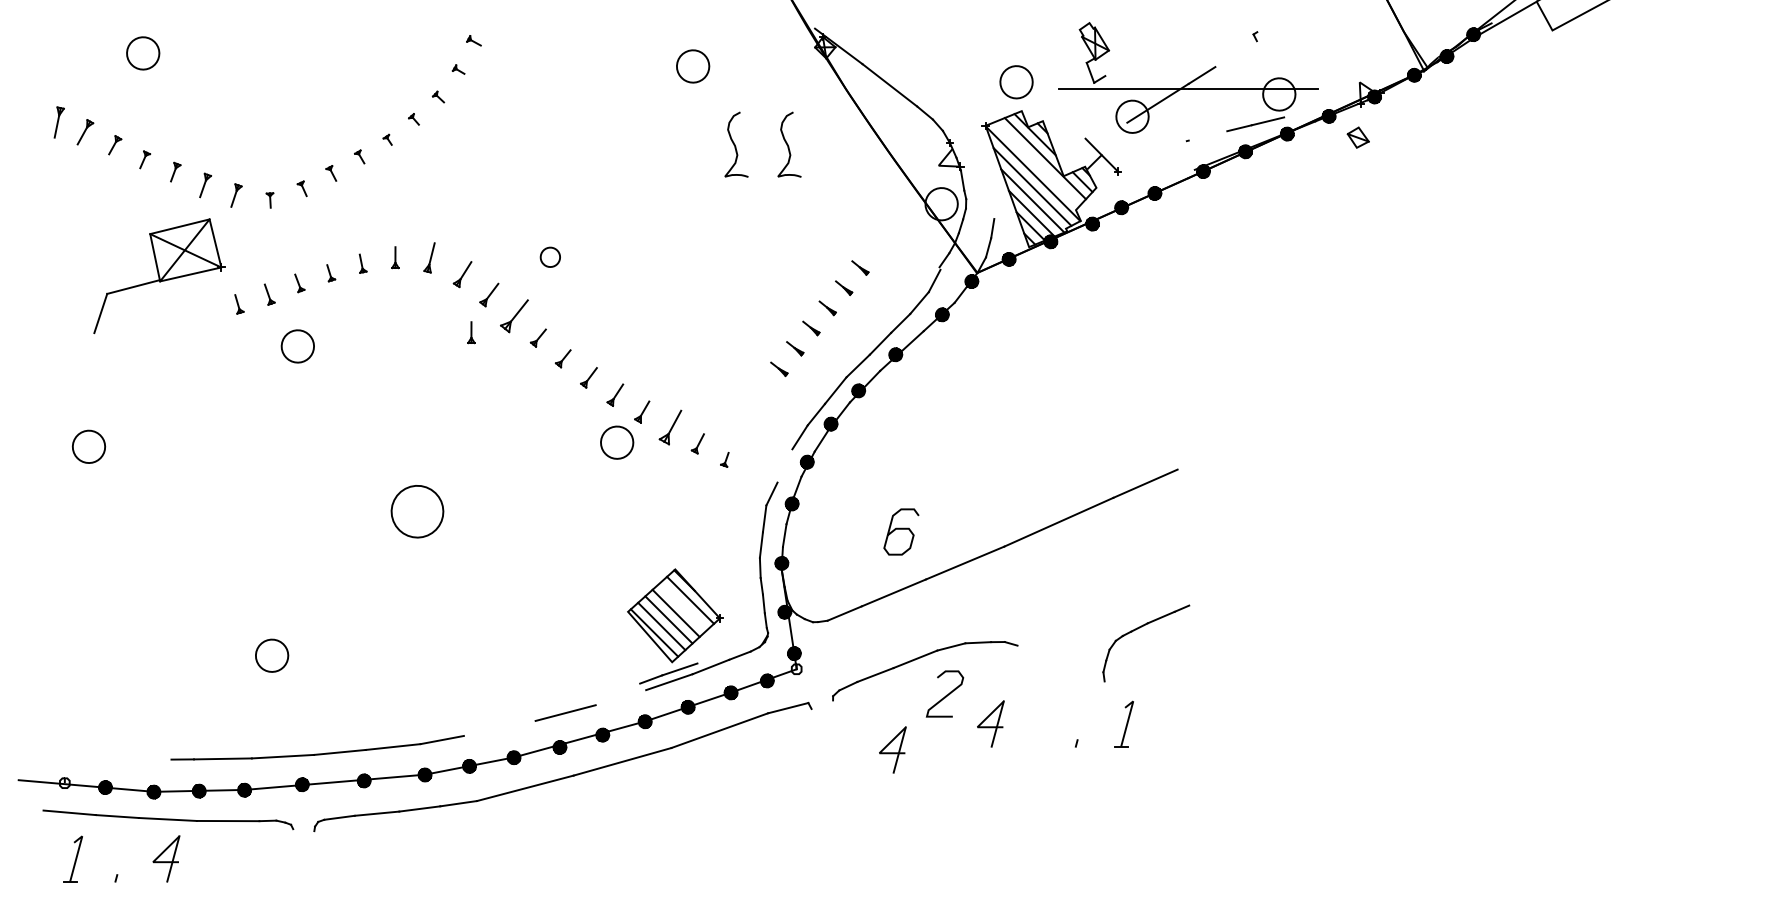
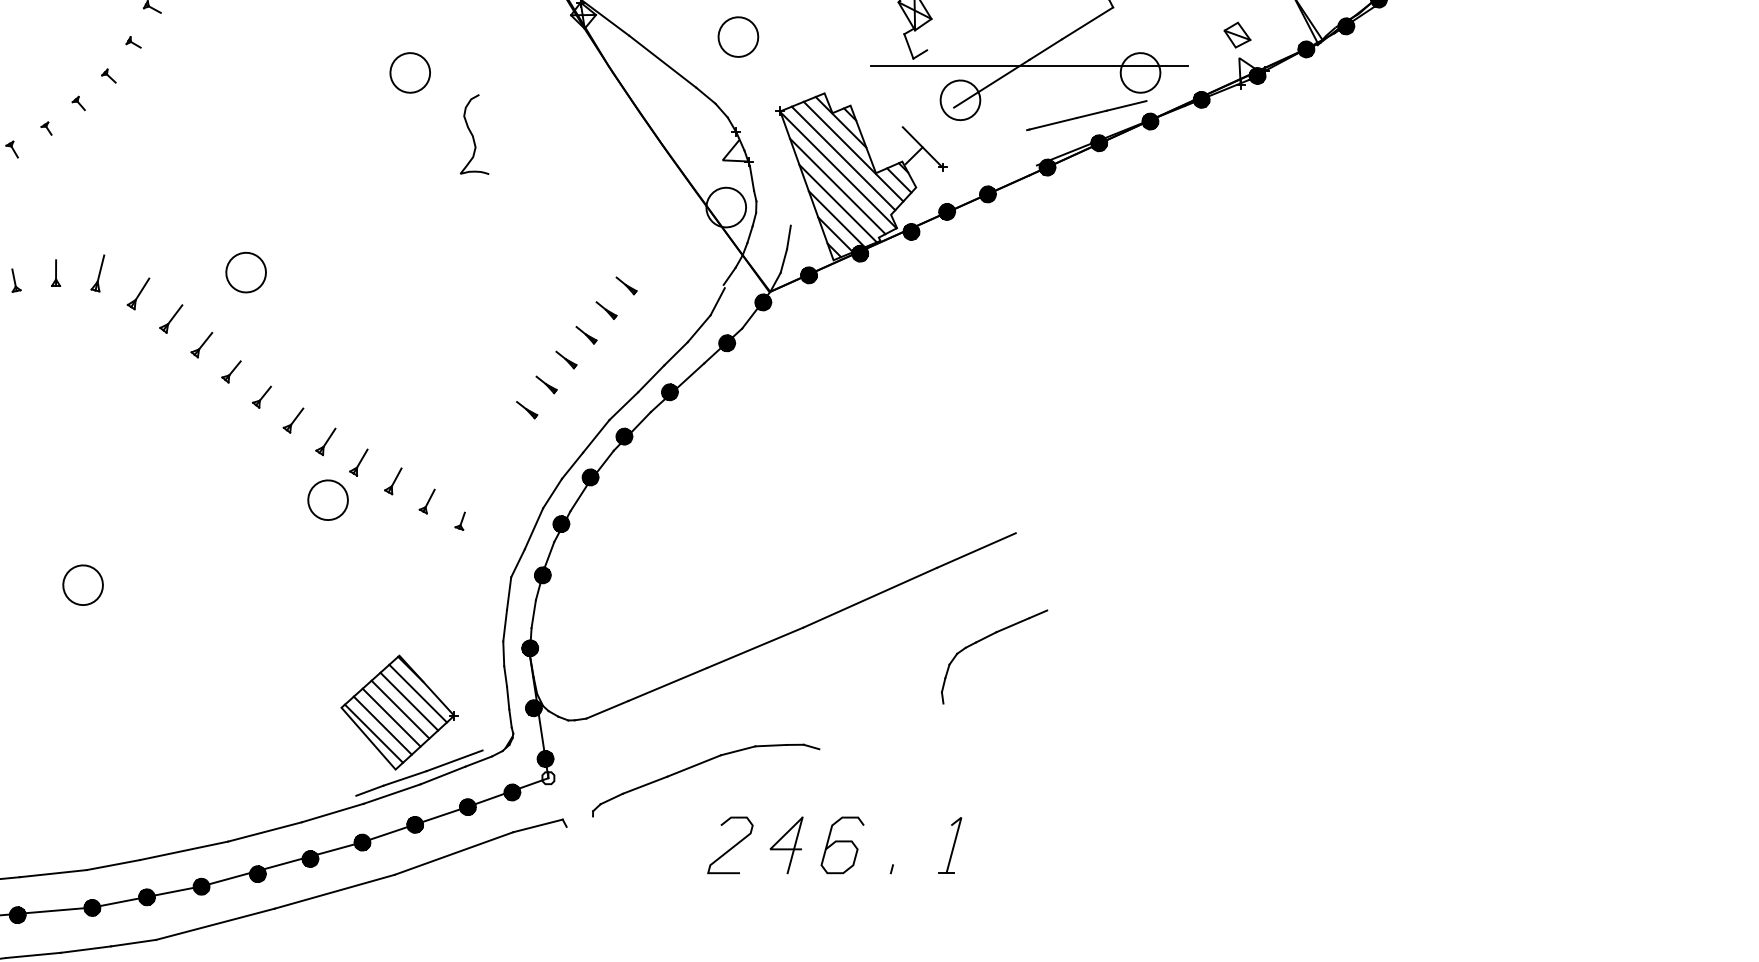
line: (1235, 54) -> (1086, 23), added
part: (693, 66) -> (410, 72), moved
part: (1016, 82) -> (738, 37), moved
line: (1207, 135) -> (1052, 123), added
part: (1357, 137) -> (1236, 34), moved
curve: (788, 144) -> (538, 134), removed
line: (1037, 164) -> (843, 158), added
part: (550, 257) -> (246, 272), size x1.67
part: (513, 316) -> (200, 345), size x0.62
part: (471, 332) -> (149, 364), removed
part: (669, 426) -> (392, 480), size x0.62
line: (784, 465) -> (533, 528), added
part: (417, 512) -> (83, 585), size x0.62
curve: (901, 529) -> (842, 842), moved
line: (682, 606) -> (408, 701), added
part: (1139, 628) -> (986, 638), moved
line: (720, 654) -> (454, 760), added
curve: (946, 694) -> (732, 845), moved
line: (620, 697) -> (332, 812), added
line: (499, 727) -> (183, 849), added
part: (892, 749) -> (665, 876), removed

